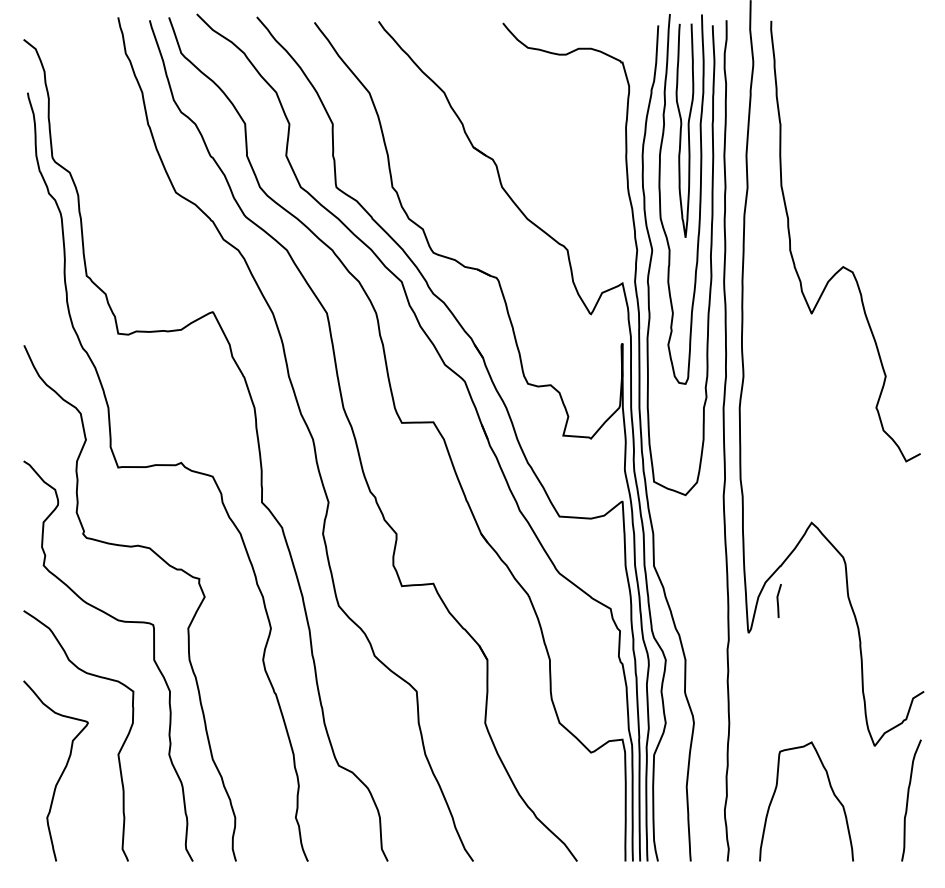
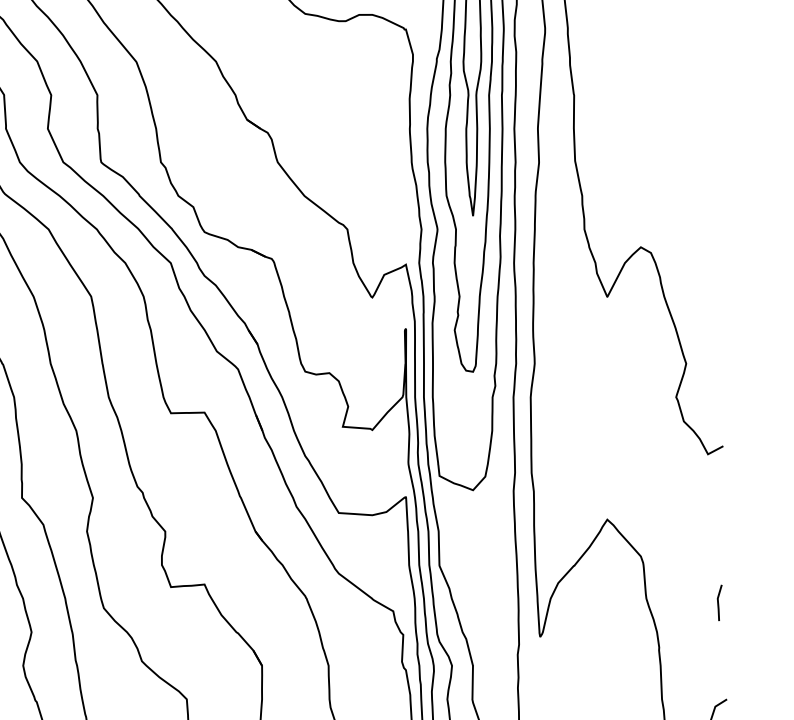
line: (778, 600) -> (718, 602), moved

